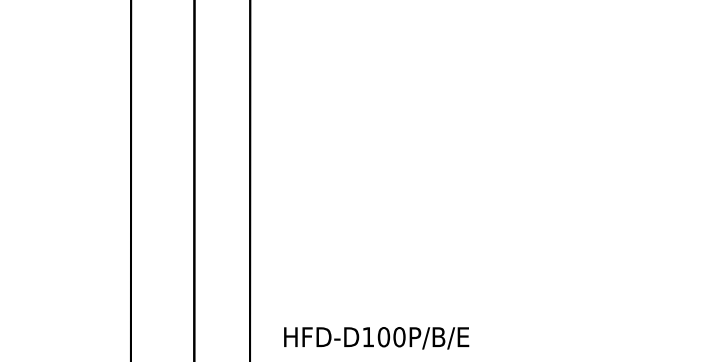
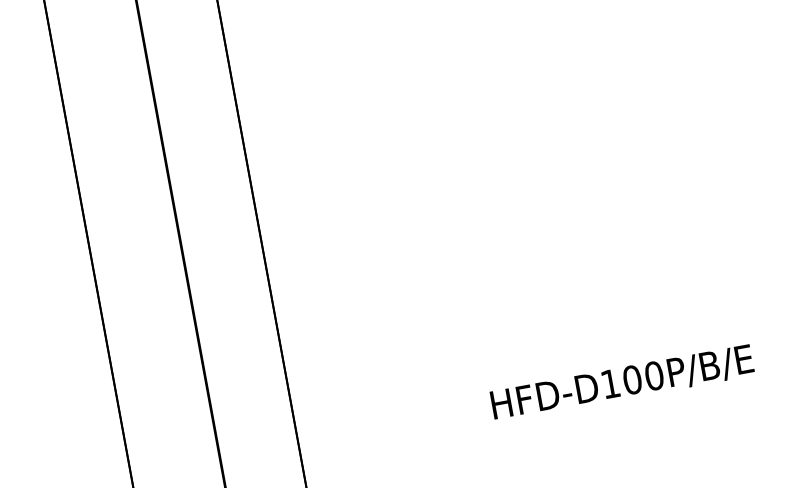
text: (376, 338) -> (622, 383), moved

